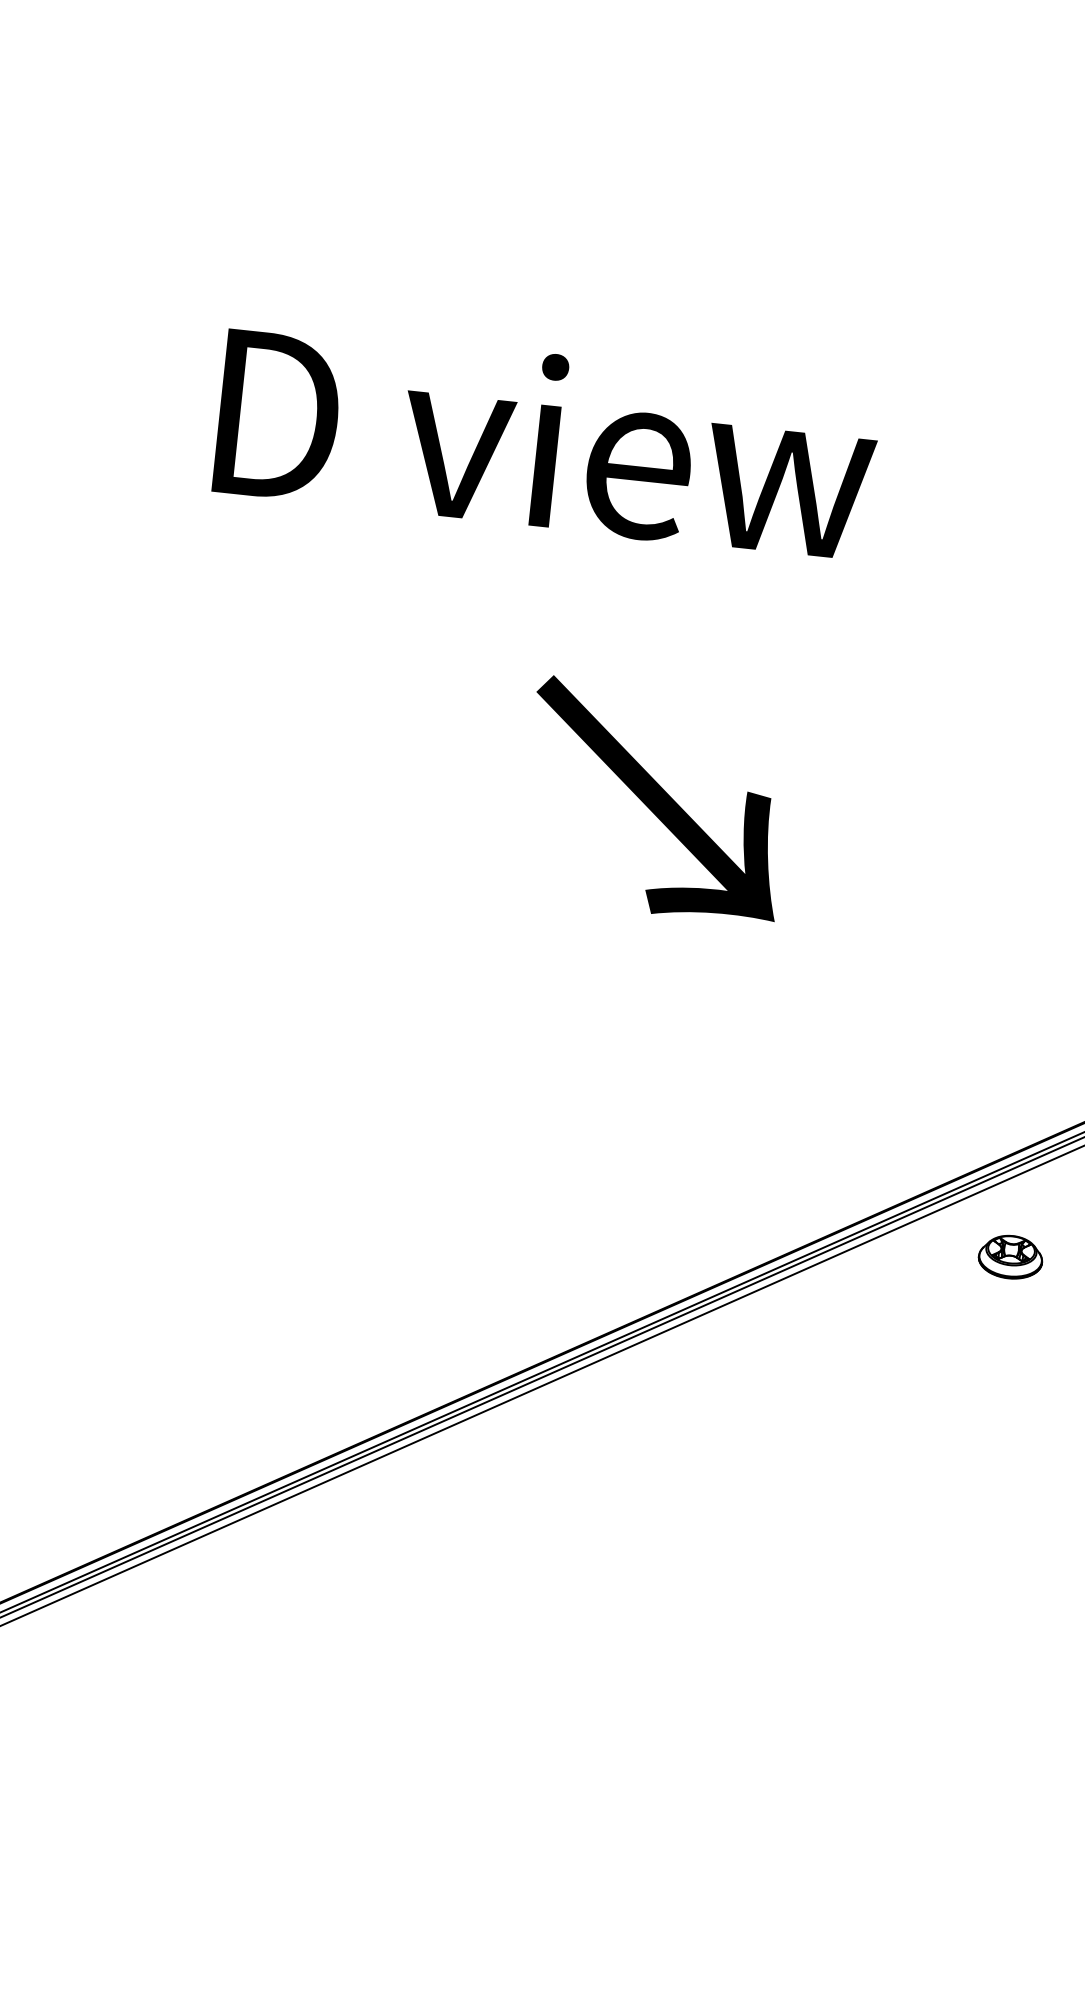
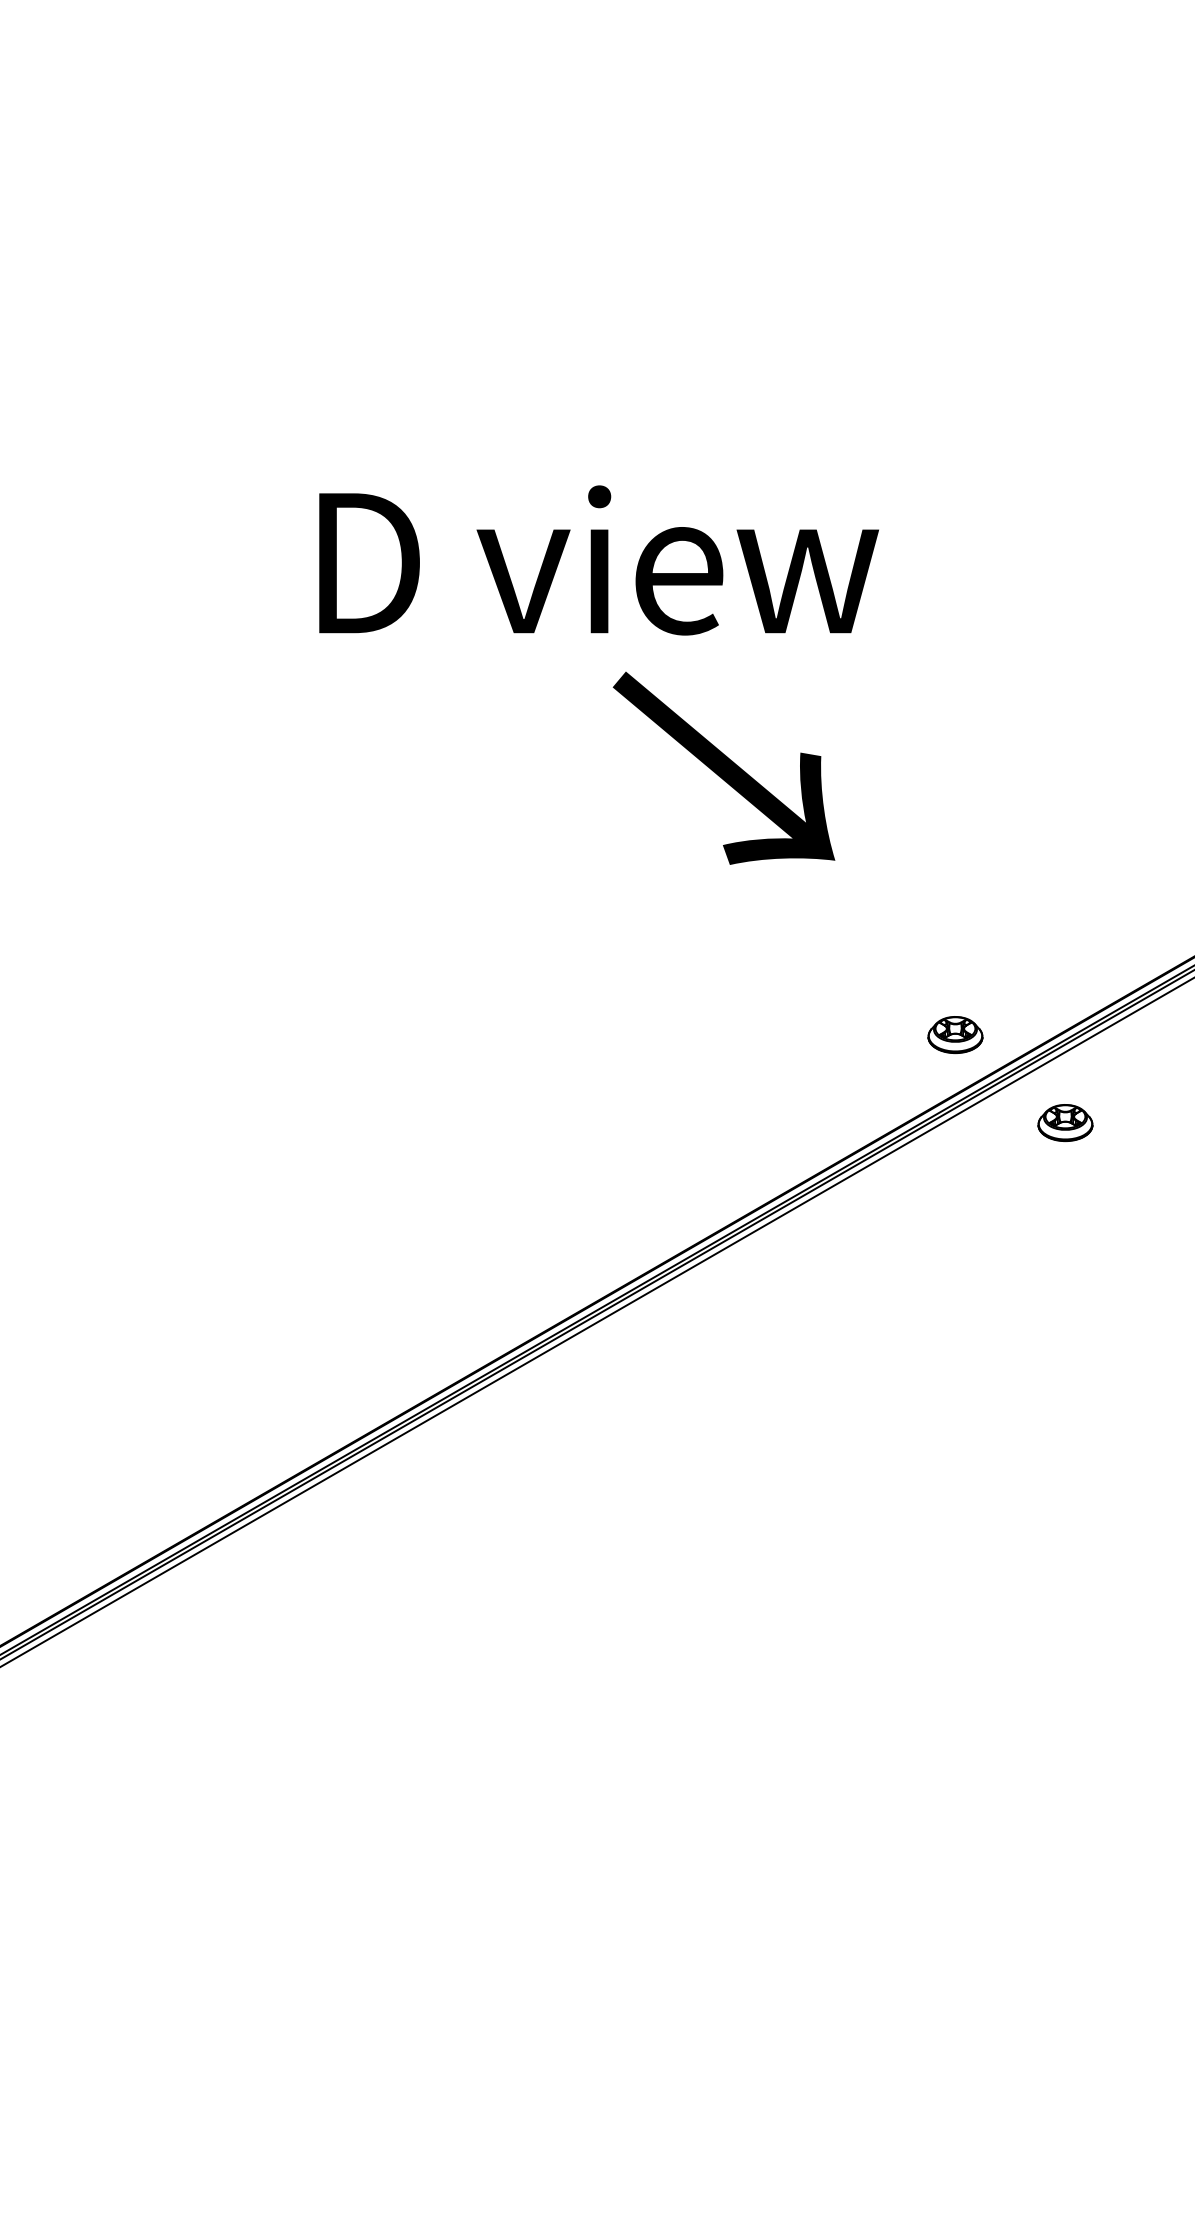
text: (546, 441) -> (598, 560), moved
part: (893, 1140) -> (955, 1034), added

